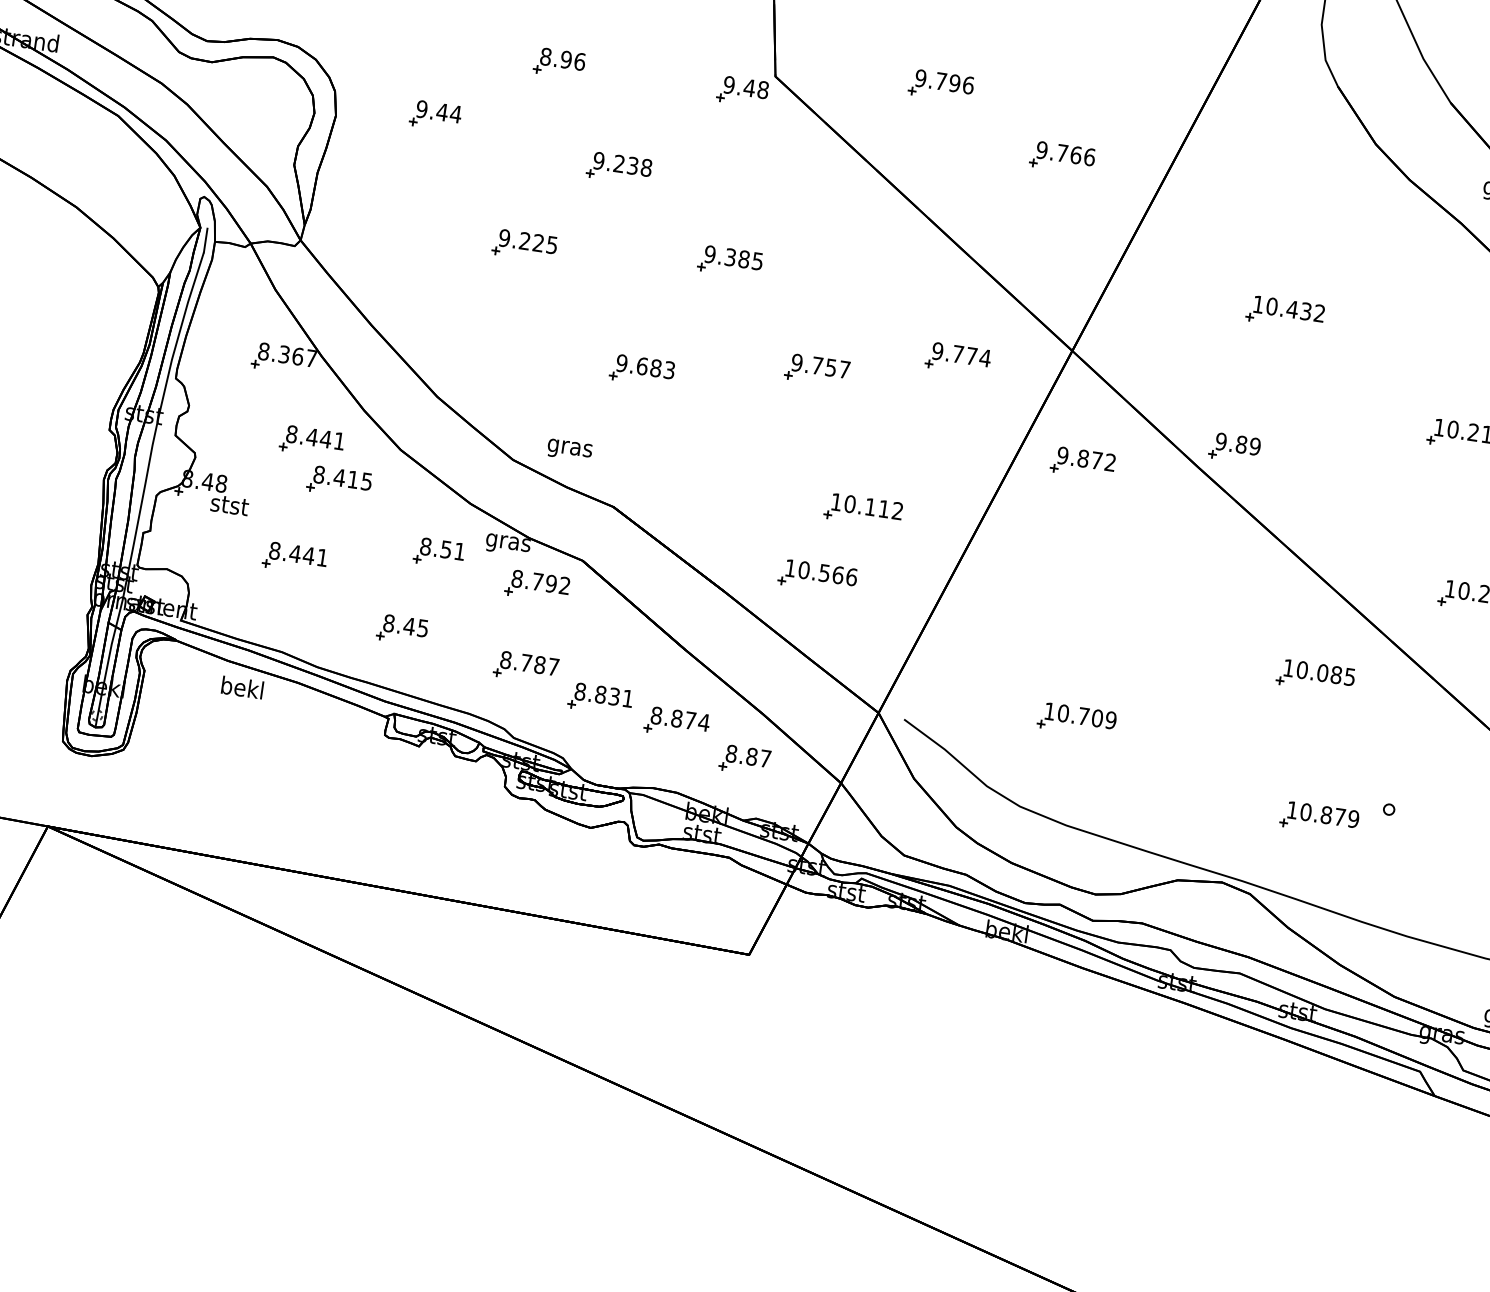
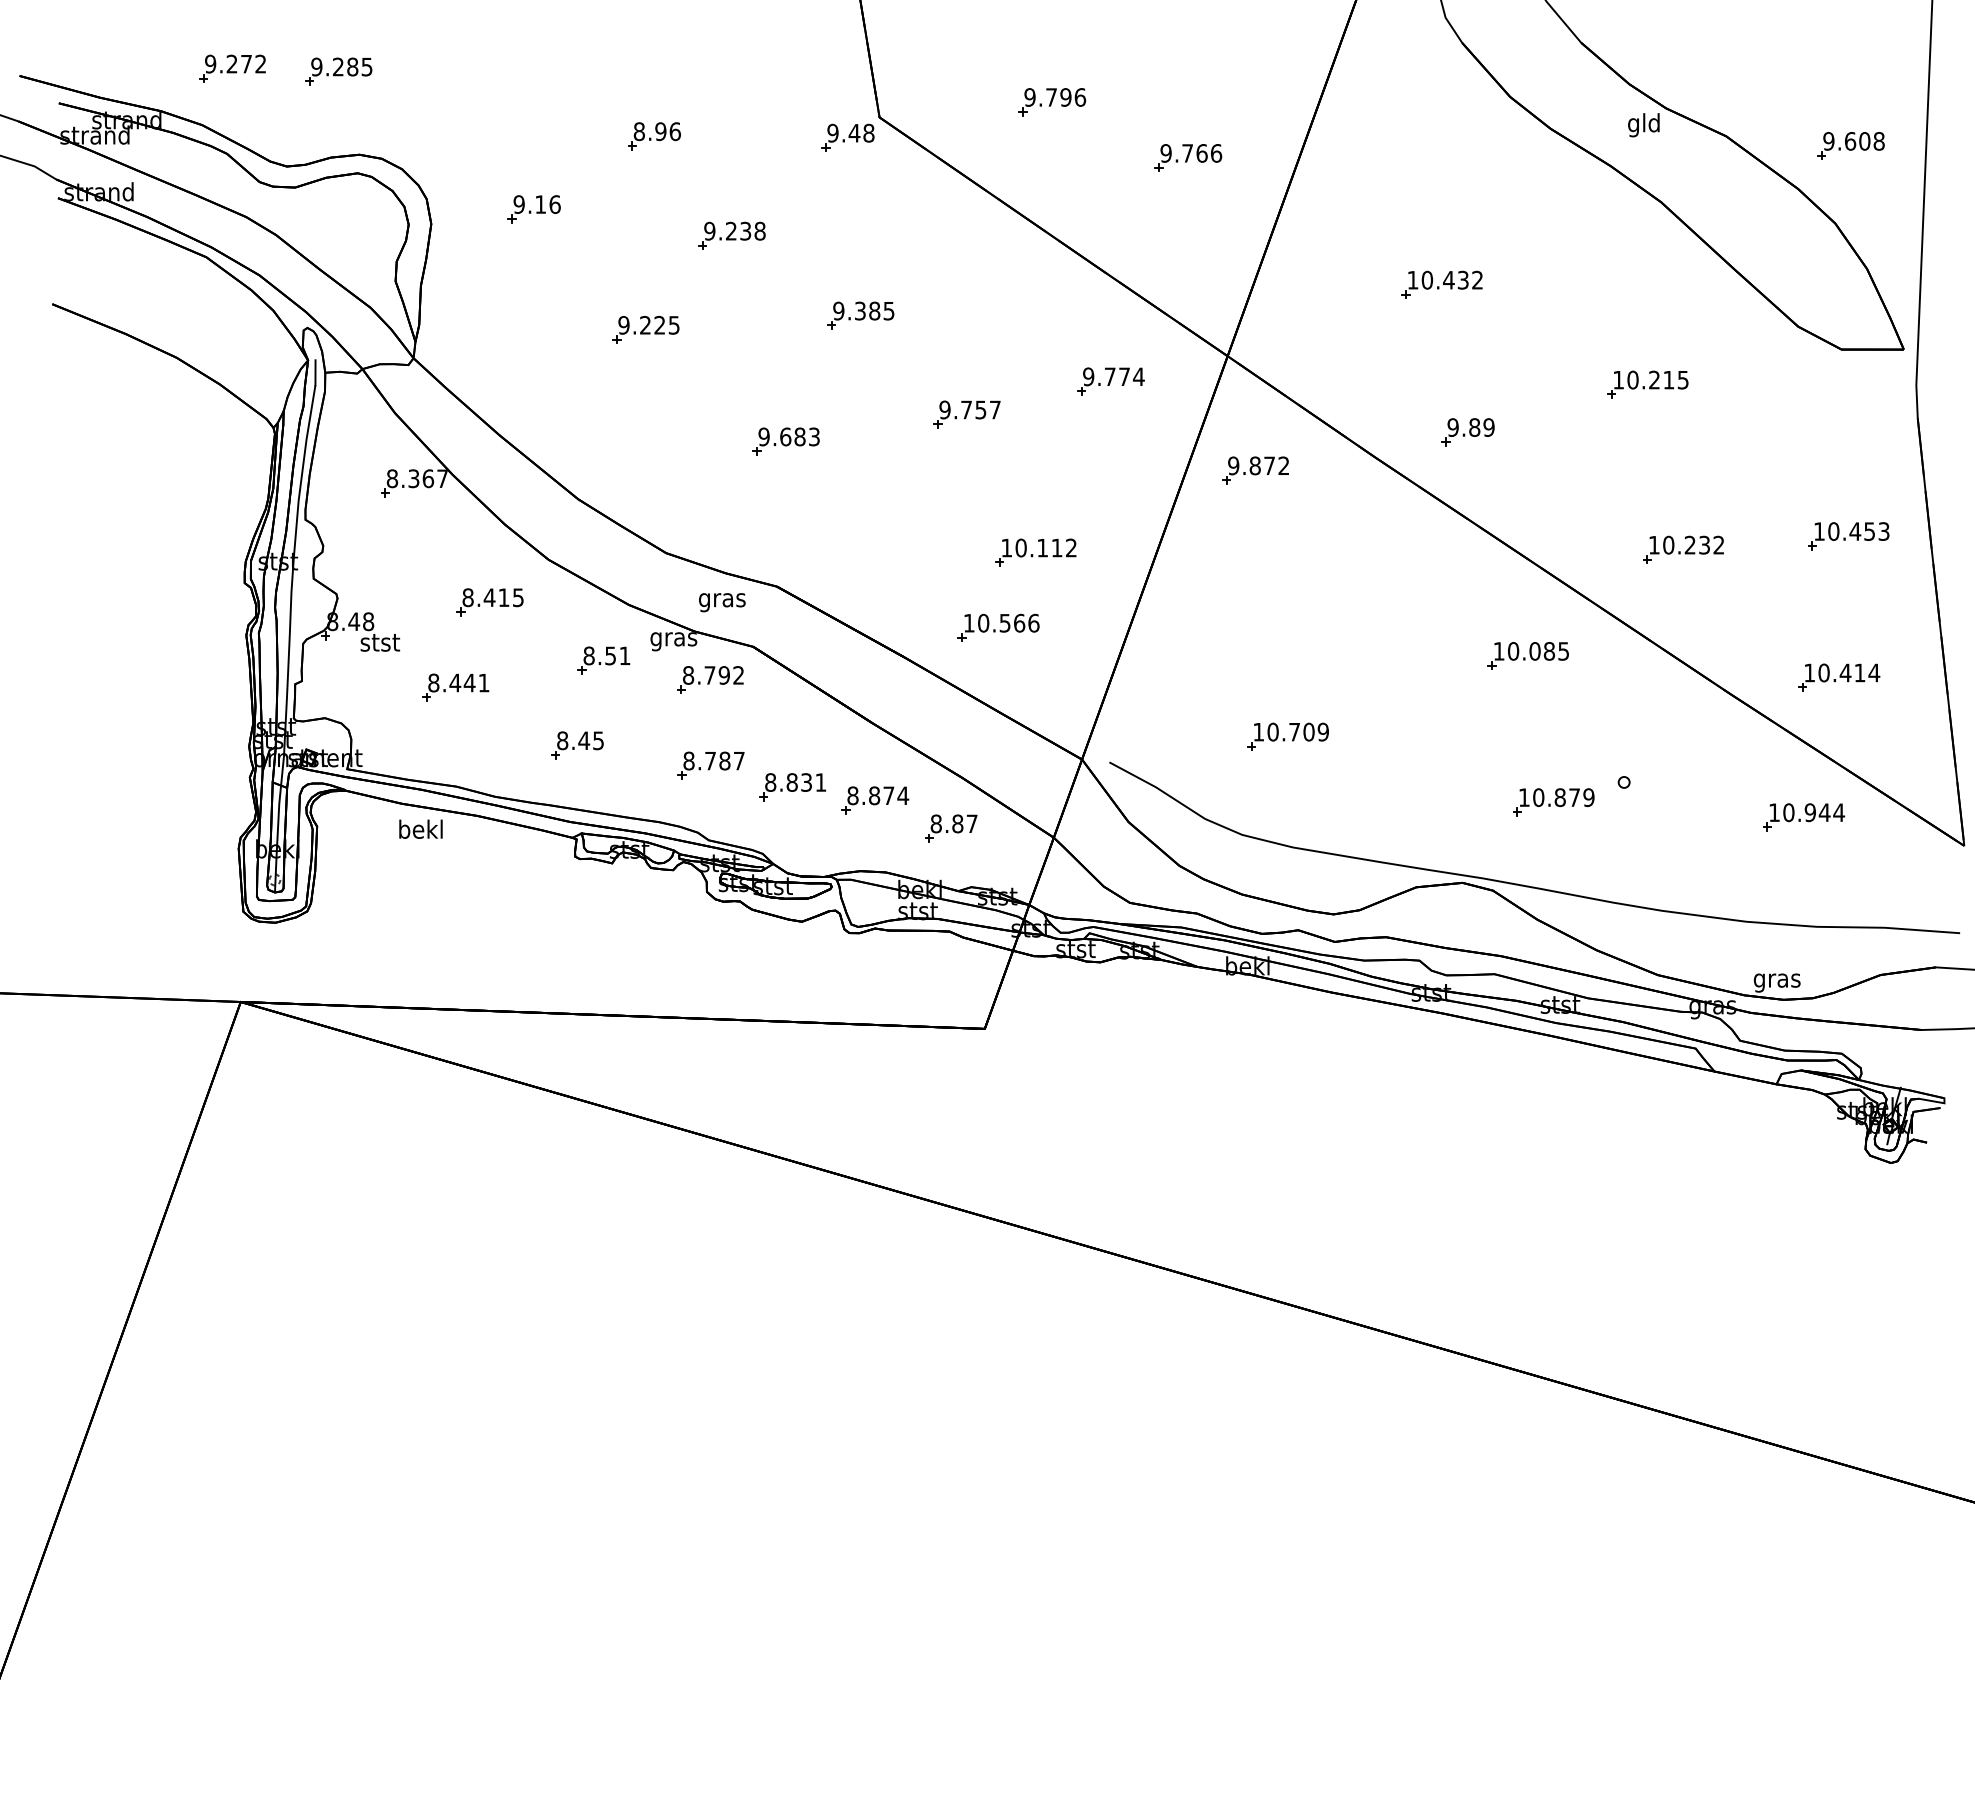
text: (448, 113) -> (547, 204), 9.44 -> 9.16
part: (311, 441) -> (455, 564), removed
part: (1234, 448) -> (1467, 432), moved
text: (569, 450) -> (722, 602), moved

